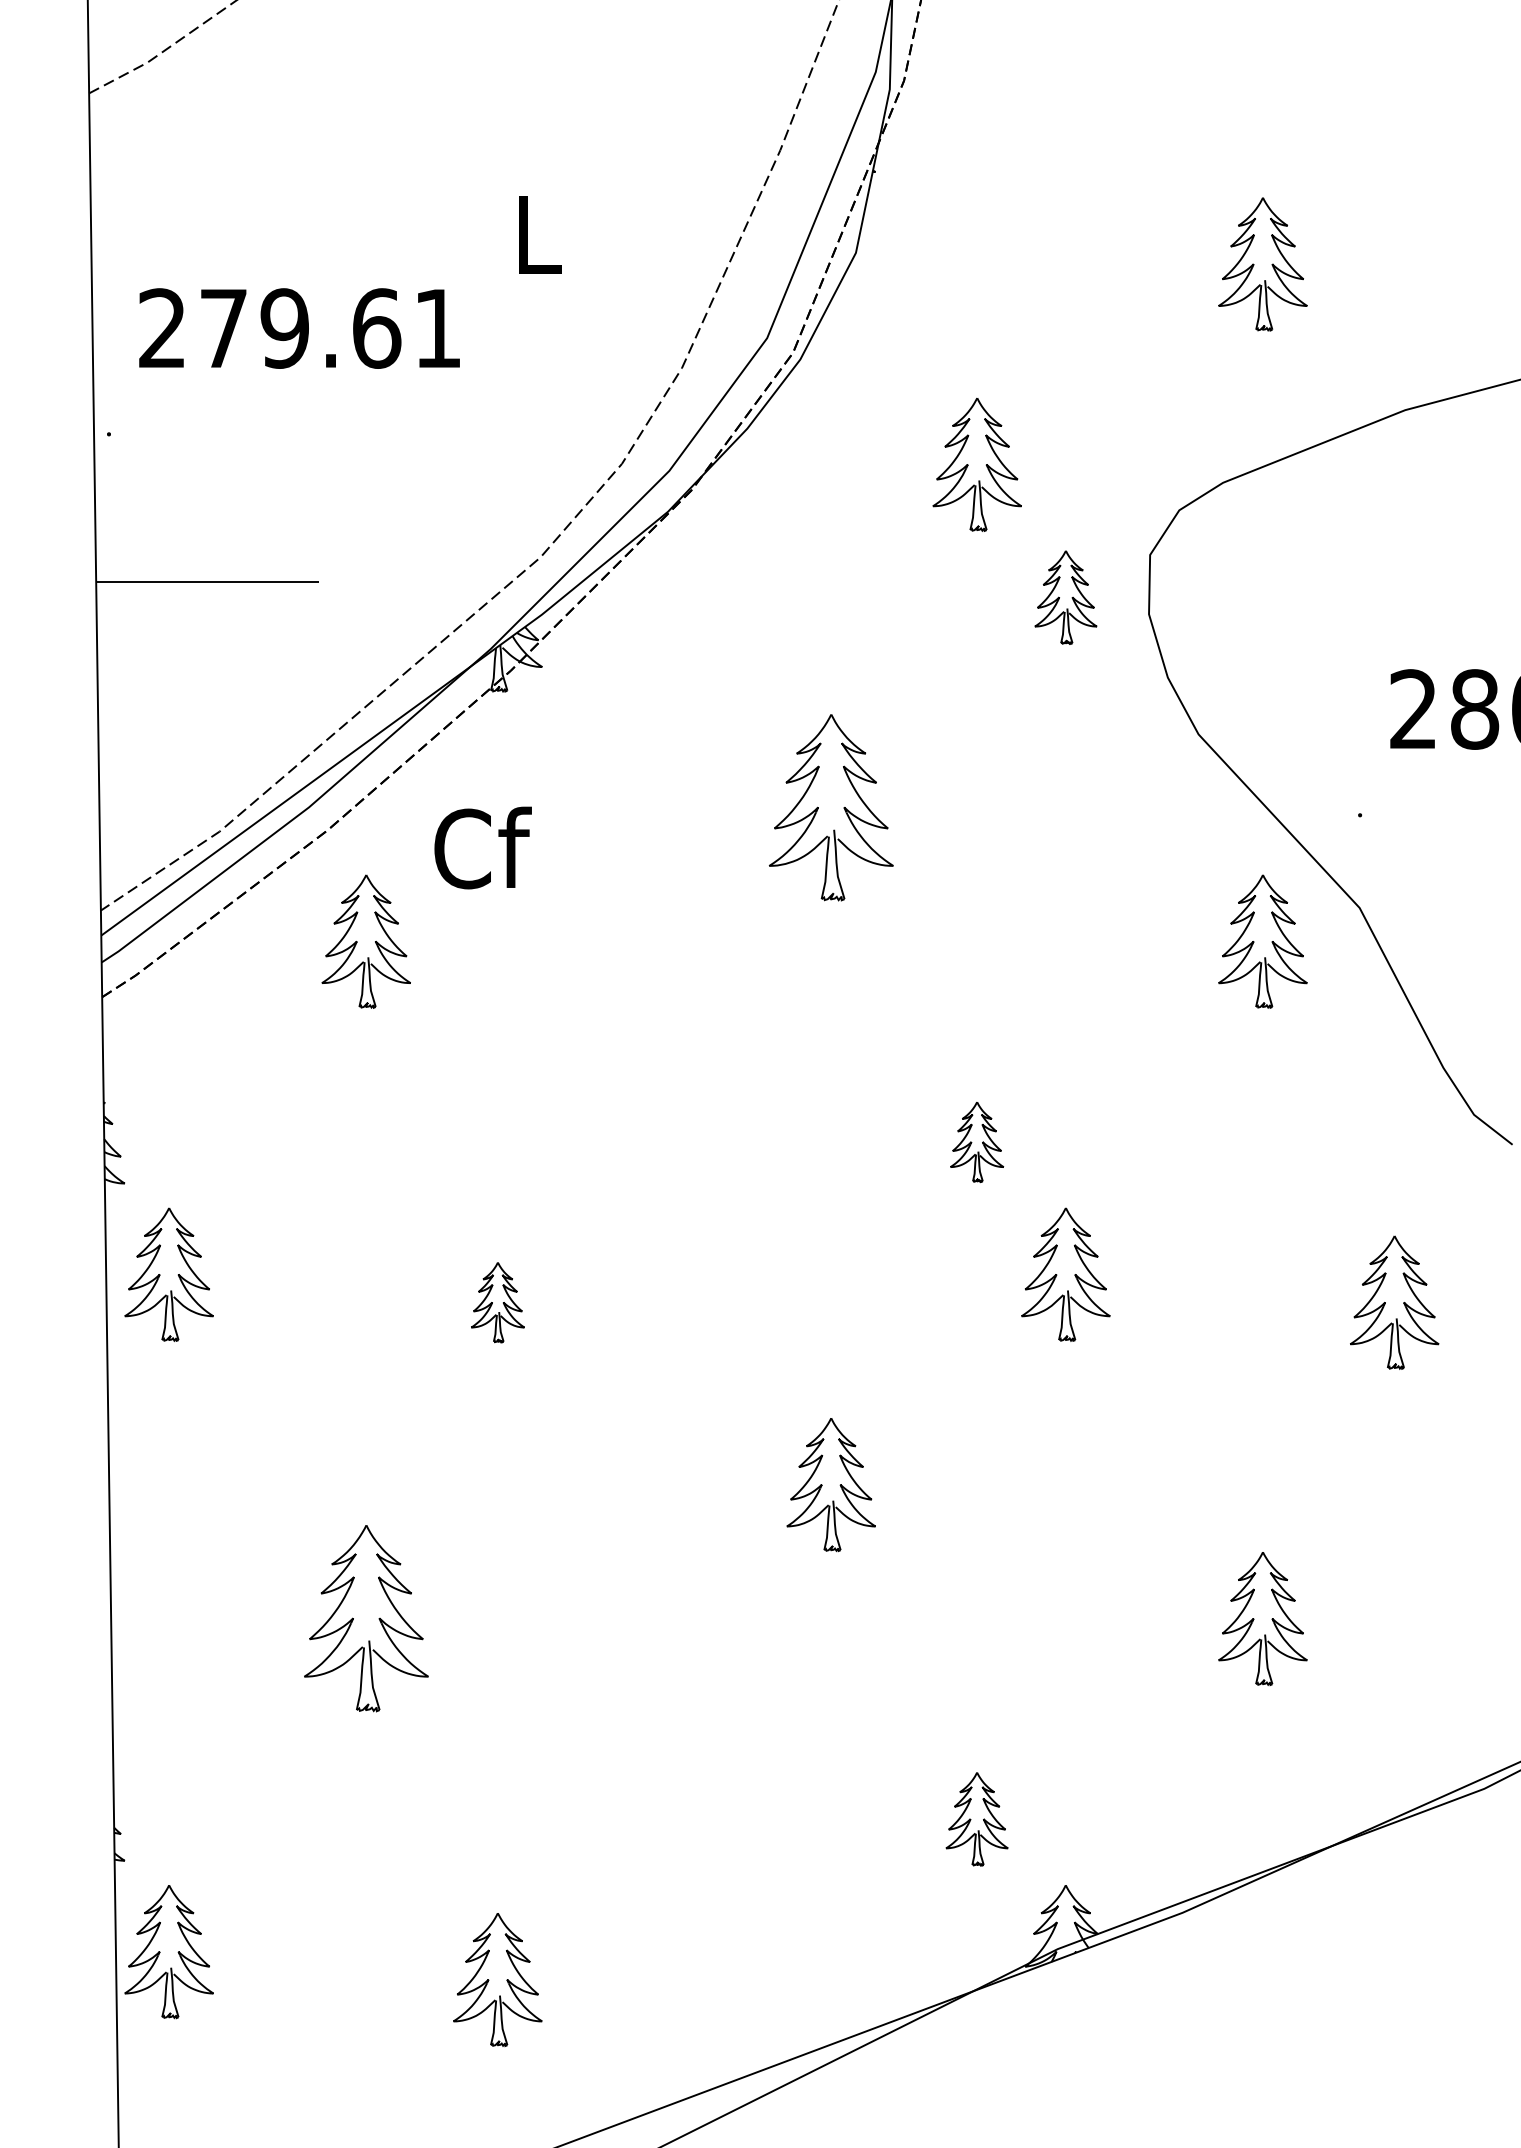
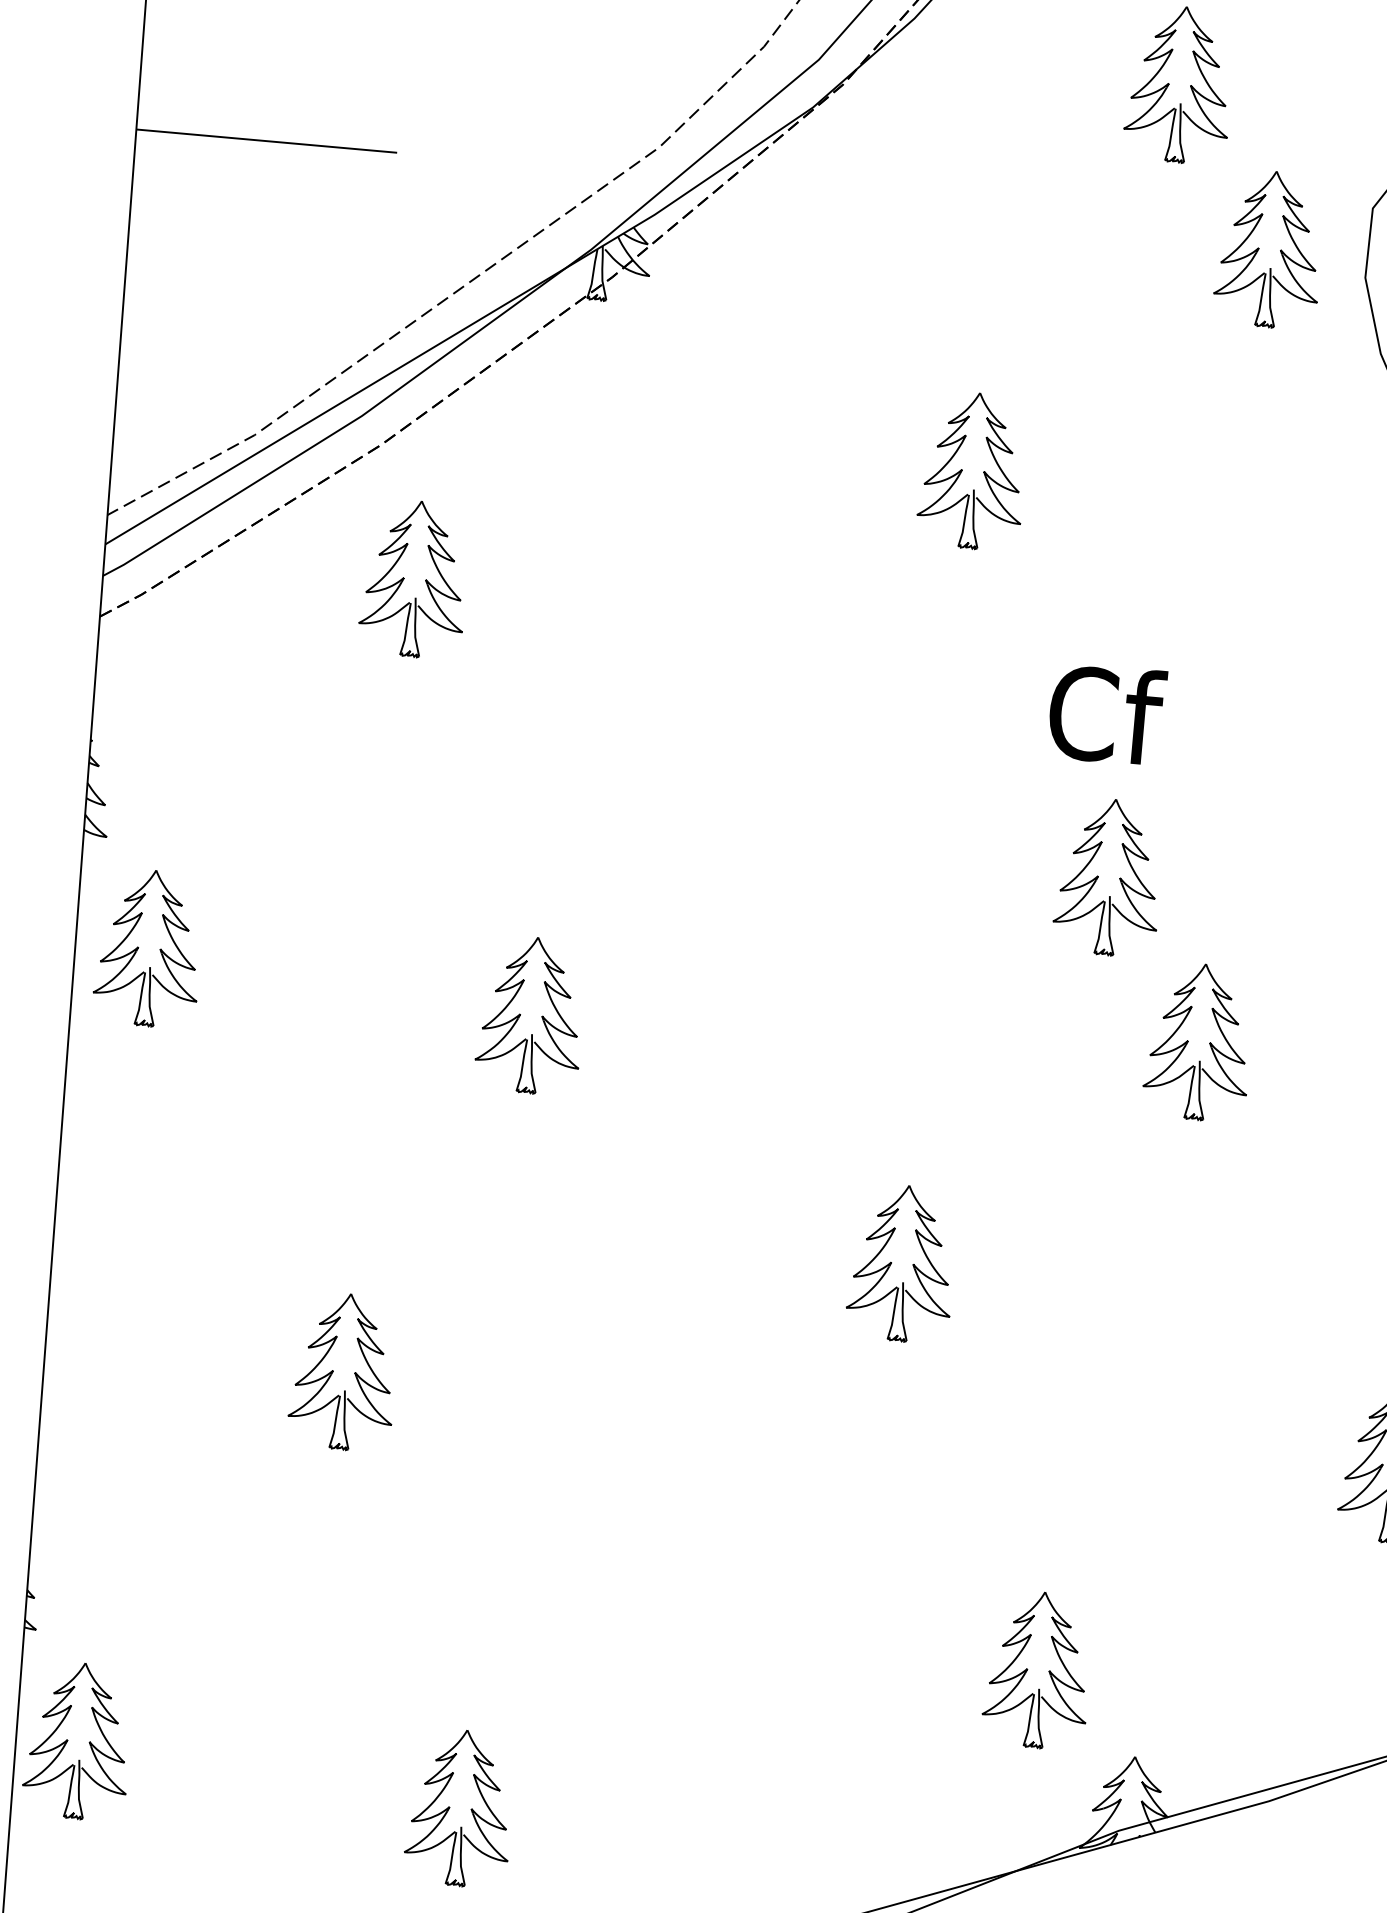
part: (1065, 597) -> (1269, 249), size x1.43
part: (830, 807) -> (972, 470), size x0.71
text: (482, 847) -> (1106, 713), moved
part: (976, 1142) -> (1108, 878), size x1.67
part: (497, 1302) -> (530, 1015), size x1.67
part: (365, 1619) -> (343, 1372), size x0.71
part: (976, 1819) -> (1037, 1670), size x1.43

